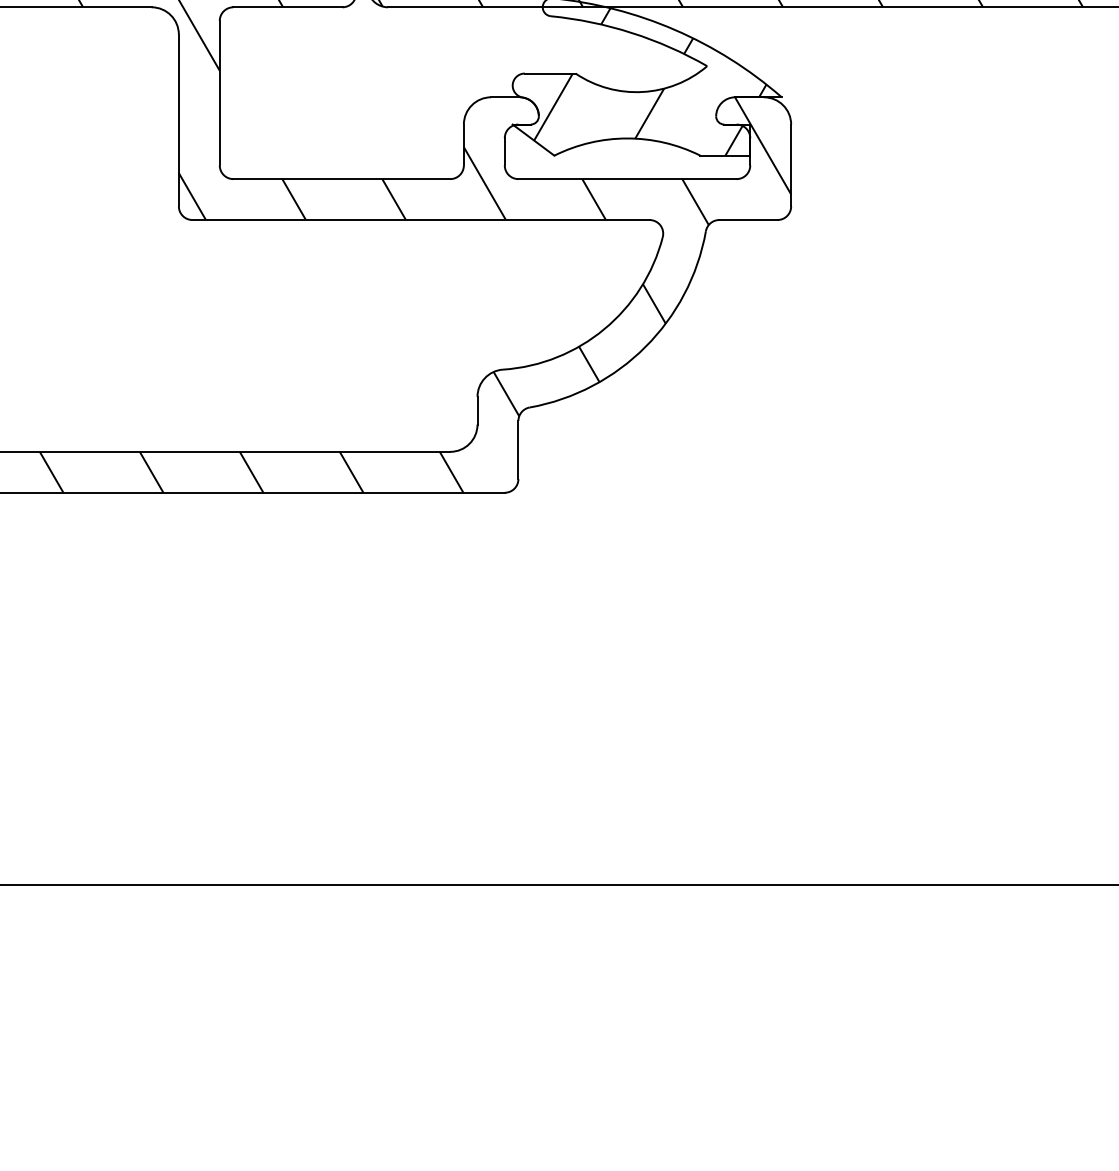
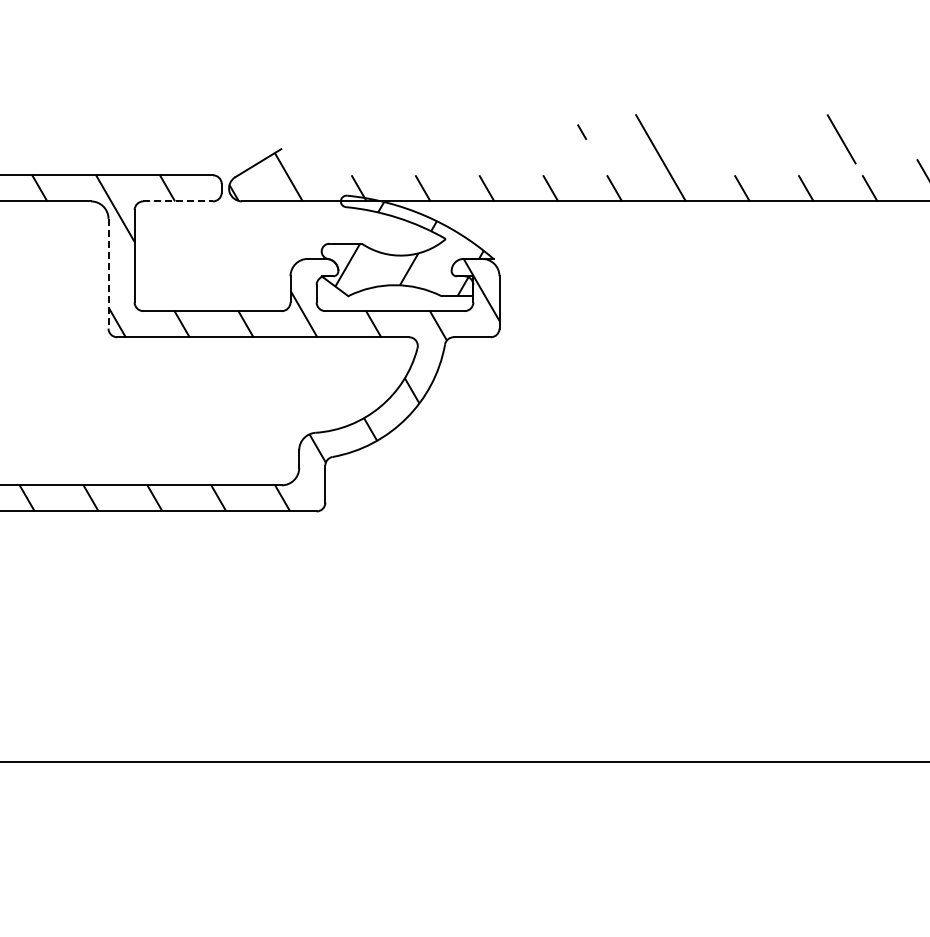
line: (288, 7) -> (178, 201), solid -> dashed
line: (178, 120) -> (108, 273), solid -> dashed

